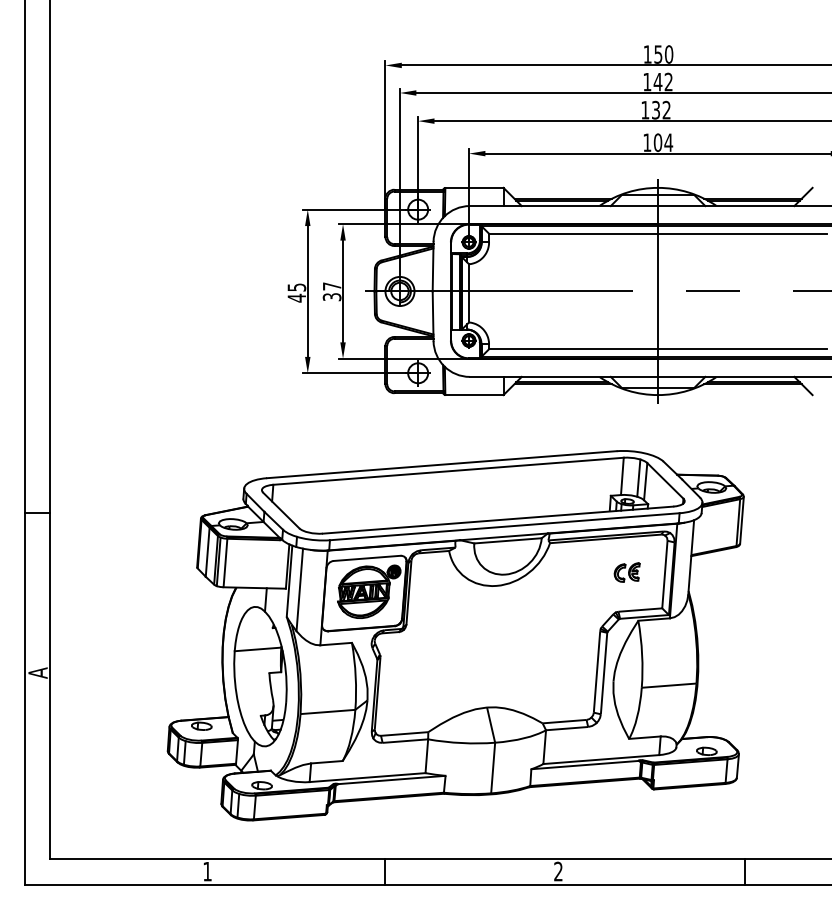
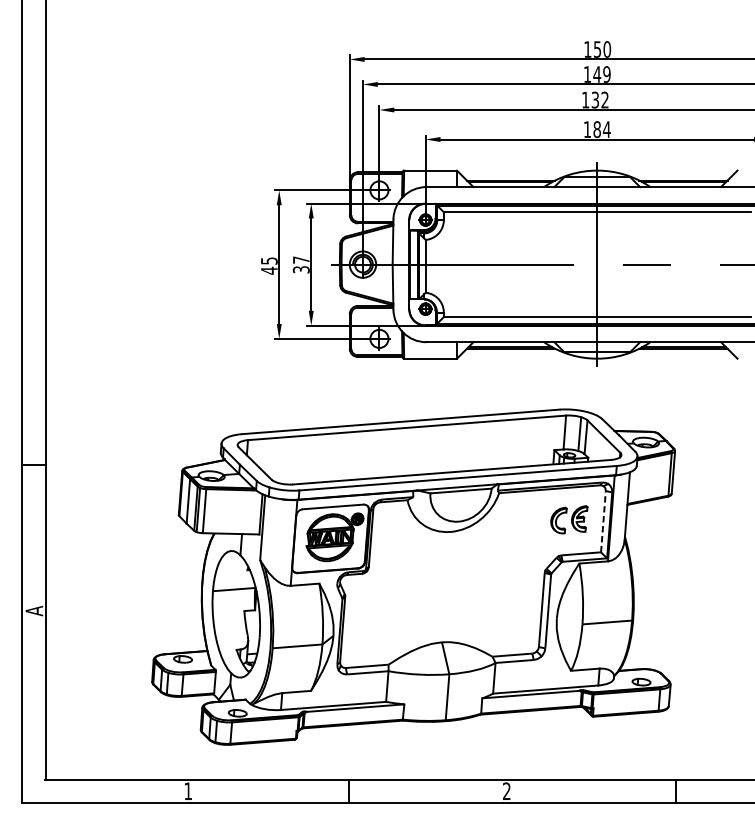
text: (668, 81) -> (606, 74), 142 -> 149
text: (657, 142) -> (596, 129), 104 -> 184
part: (626, 572) -> (568, 519), size x1.6
line: (664, 574) -> (603, 521), solid -> dashed
line: (299, 589) -> (271, 535), removed

